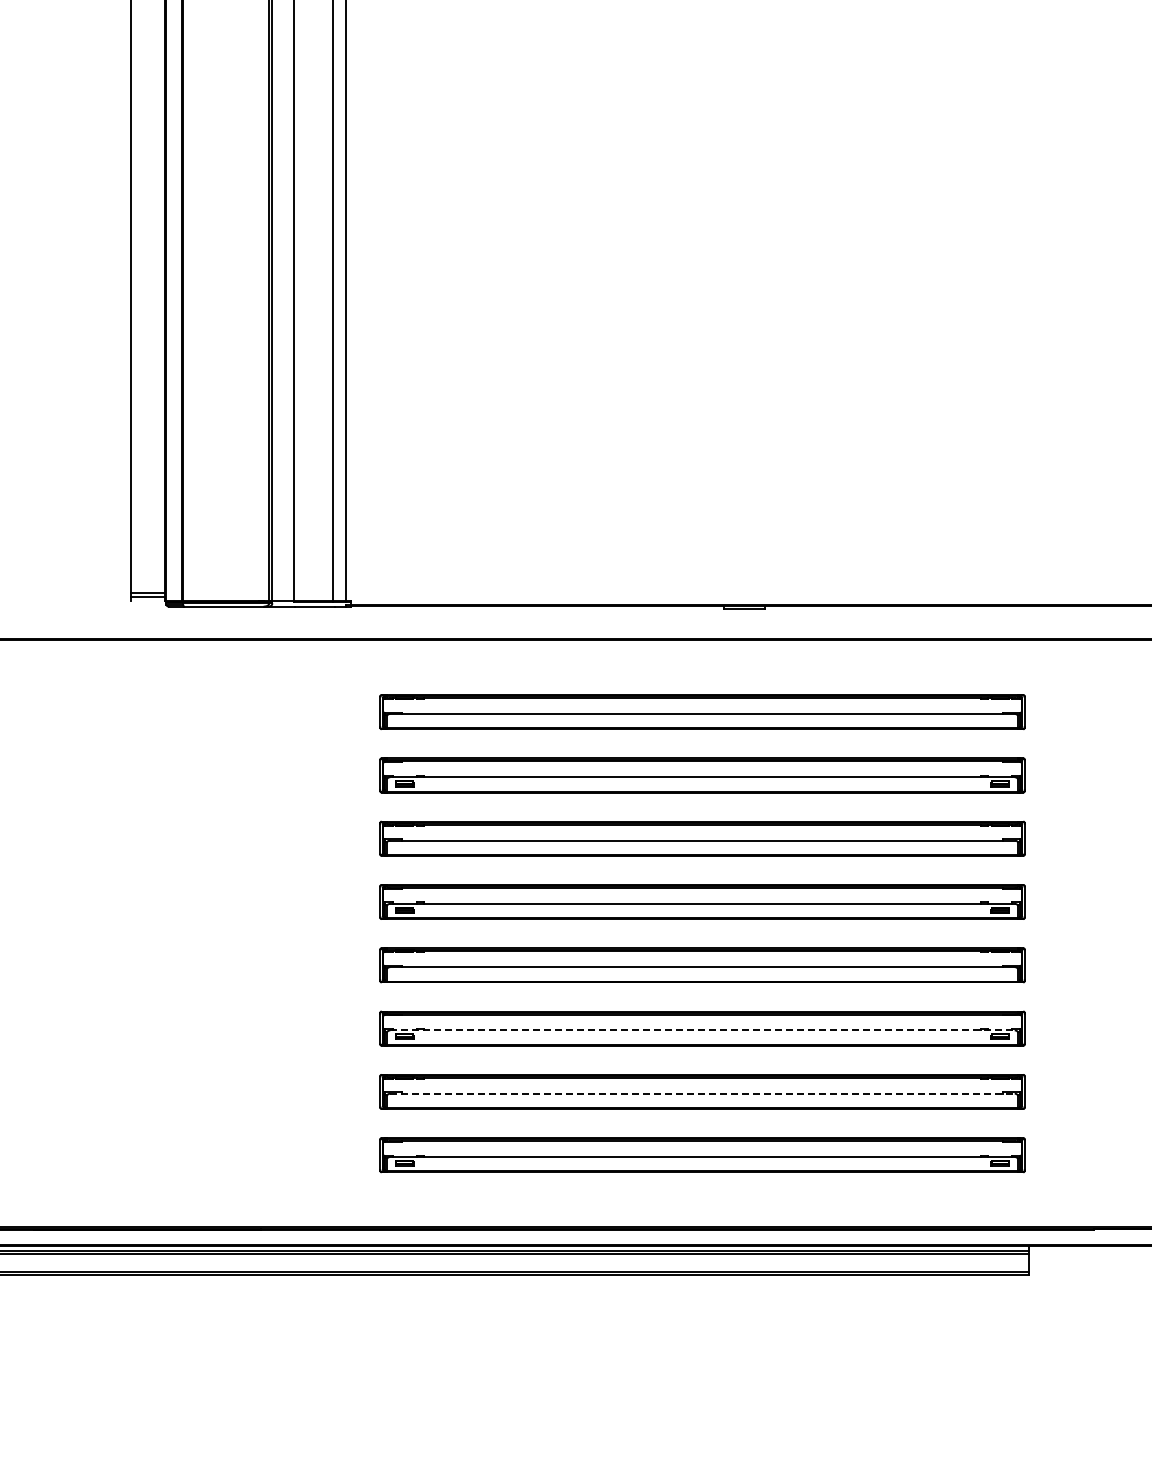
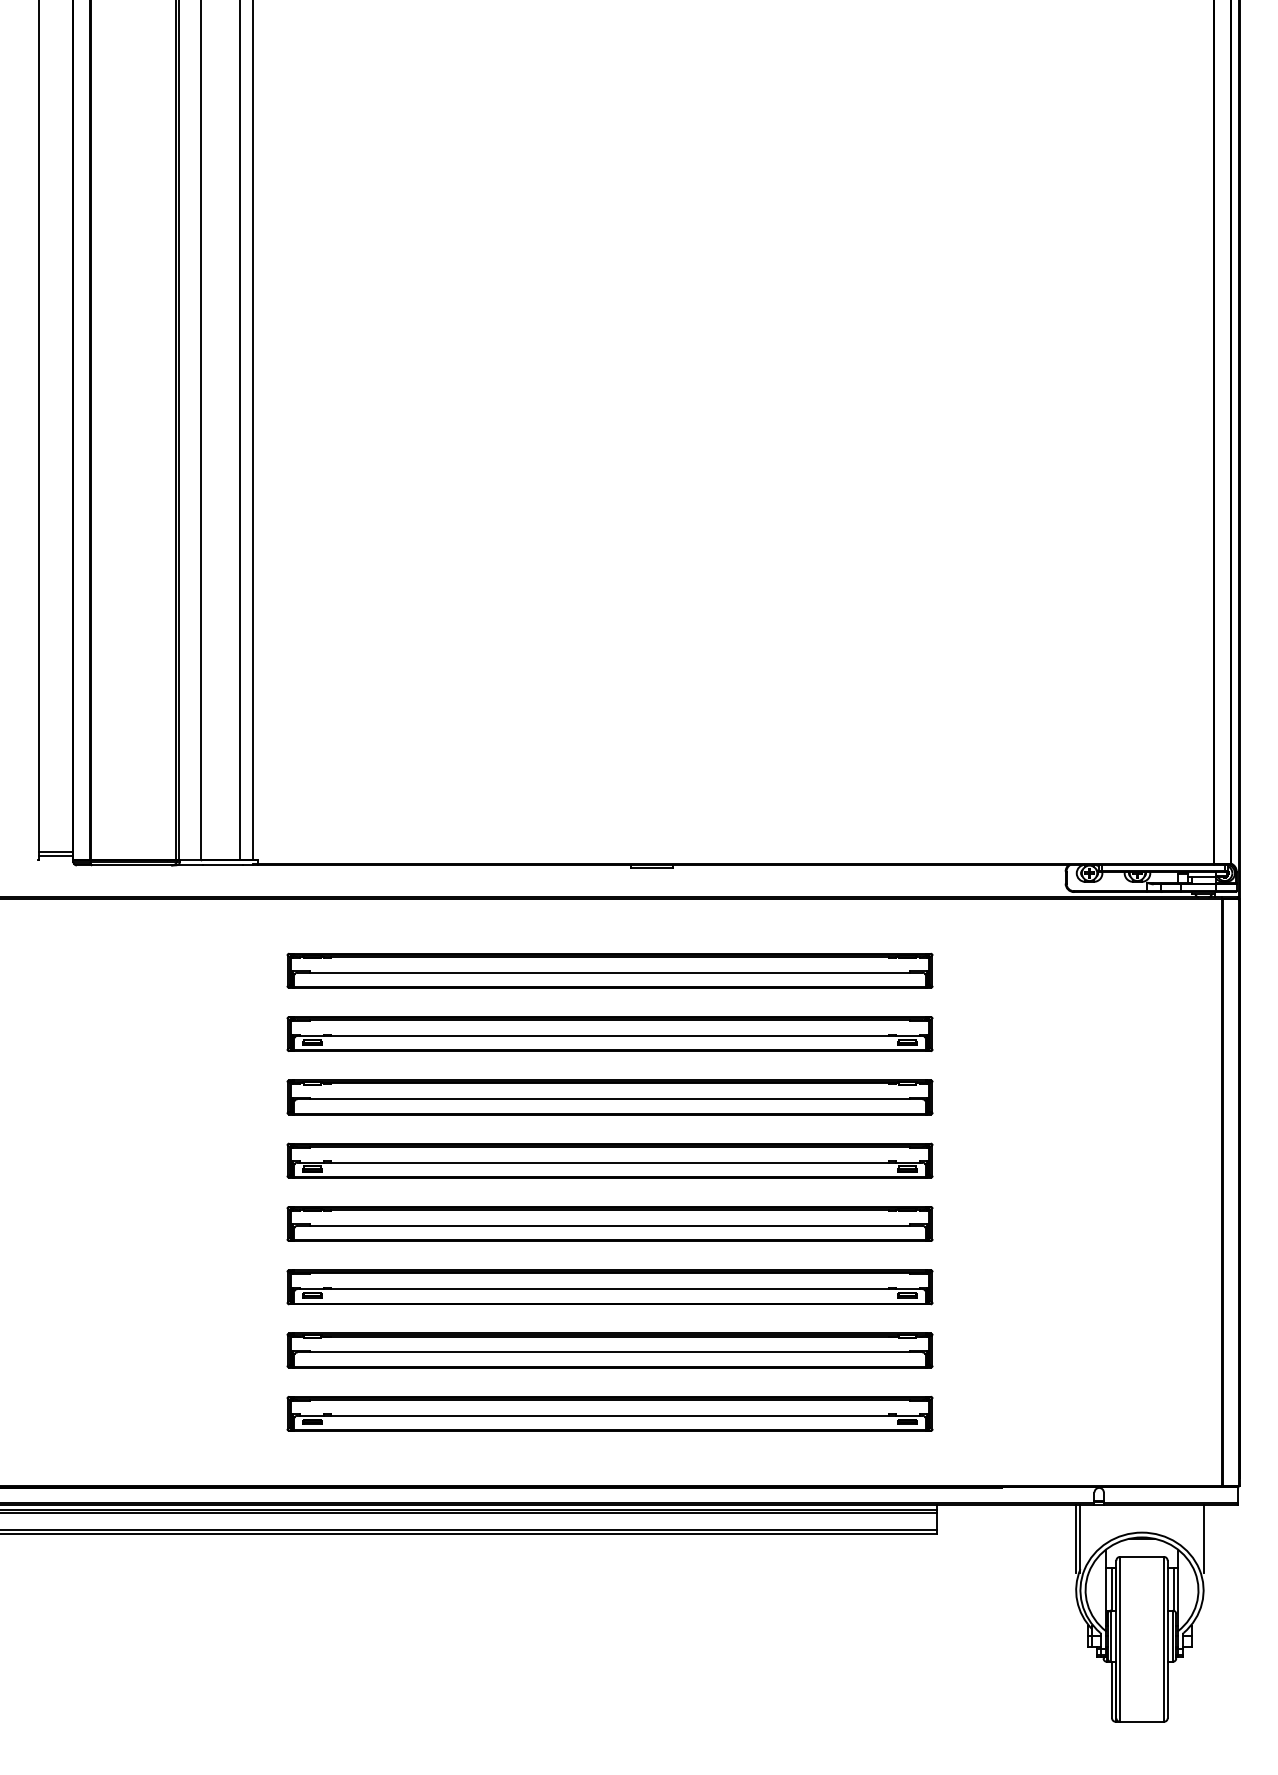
line: (702, 1030) -> (610, 1289), dashed -> solid
line: (702, 1093) -> (610, 1352), dashed -> solid

